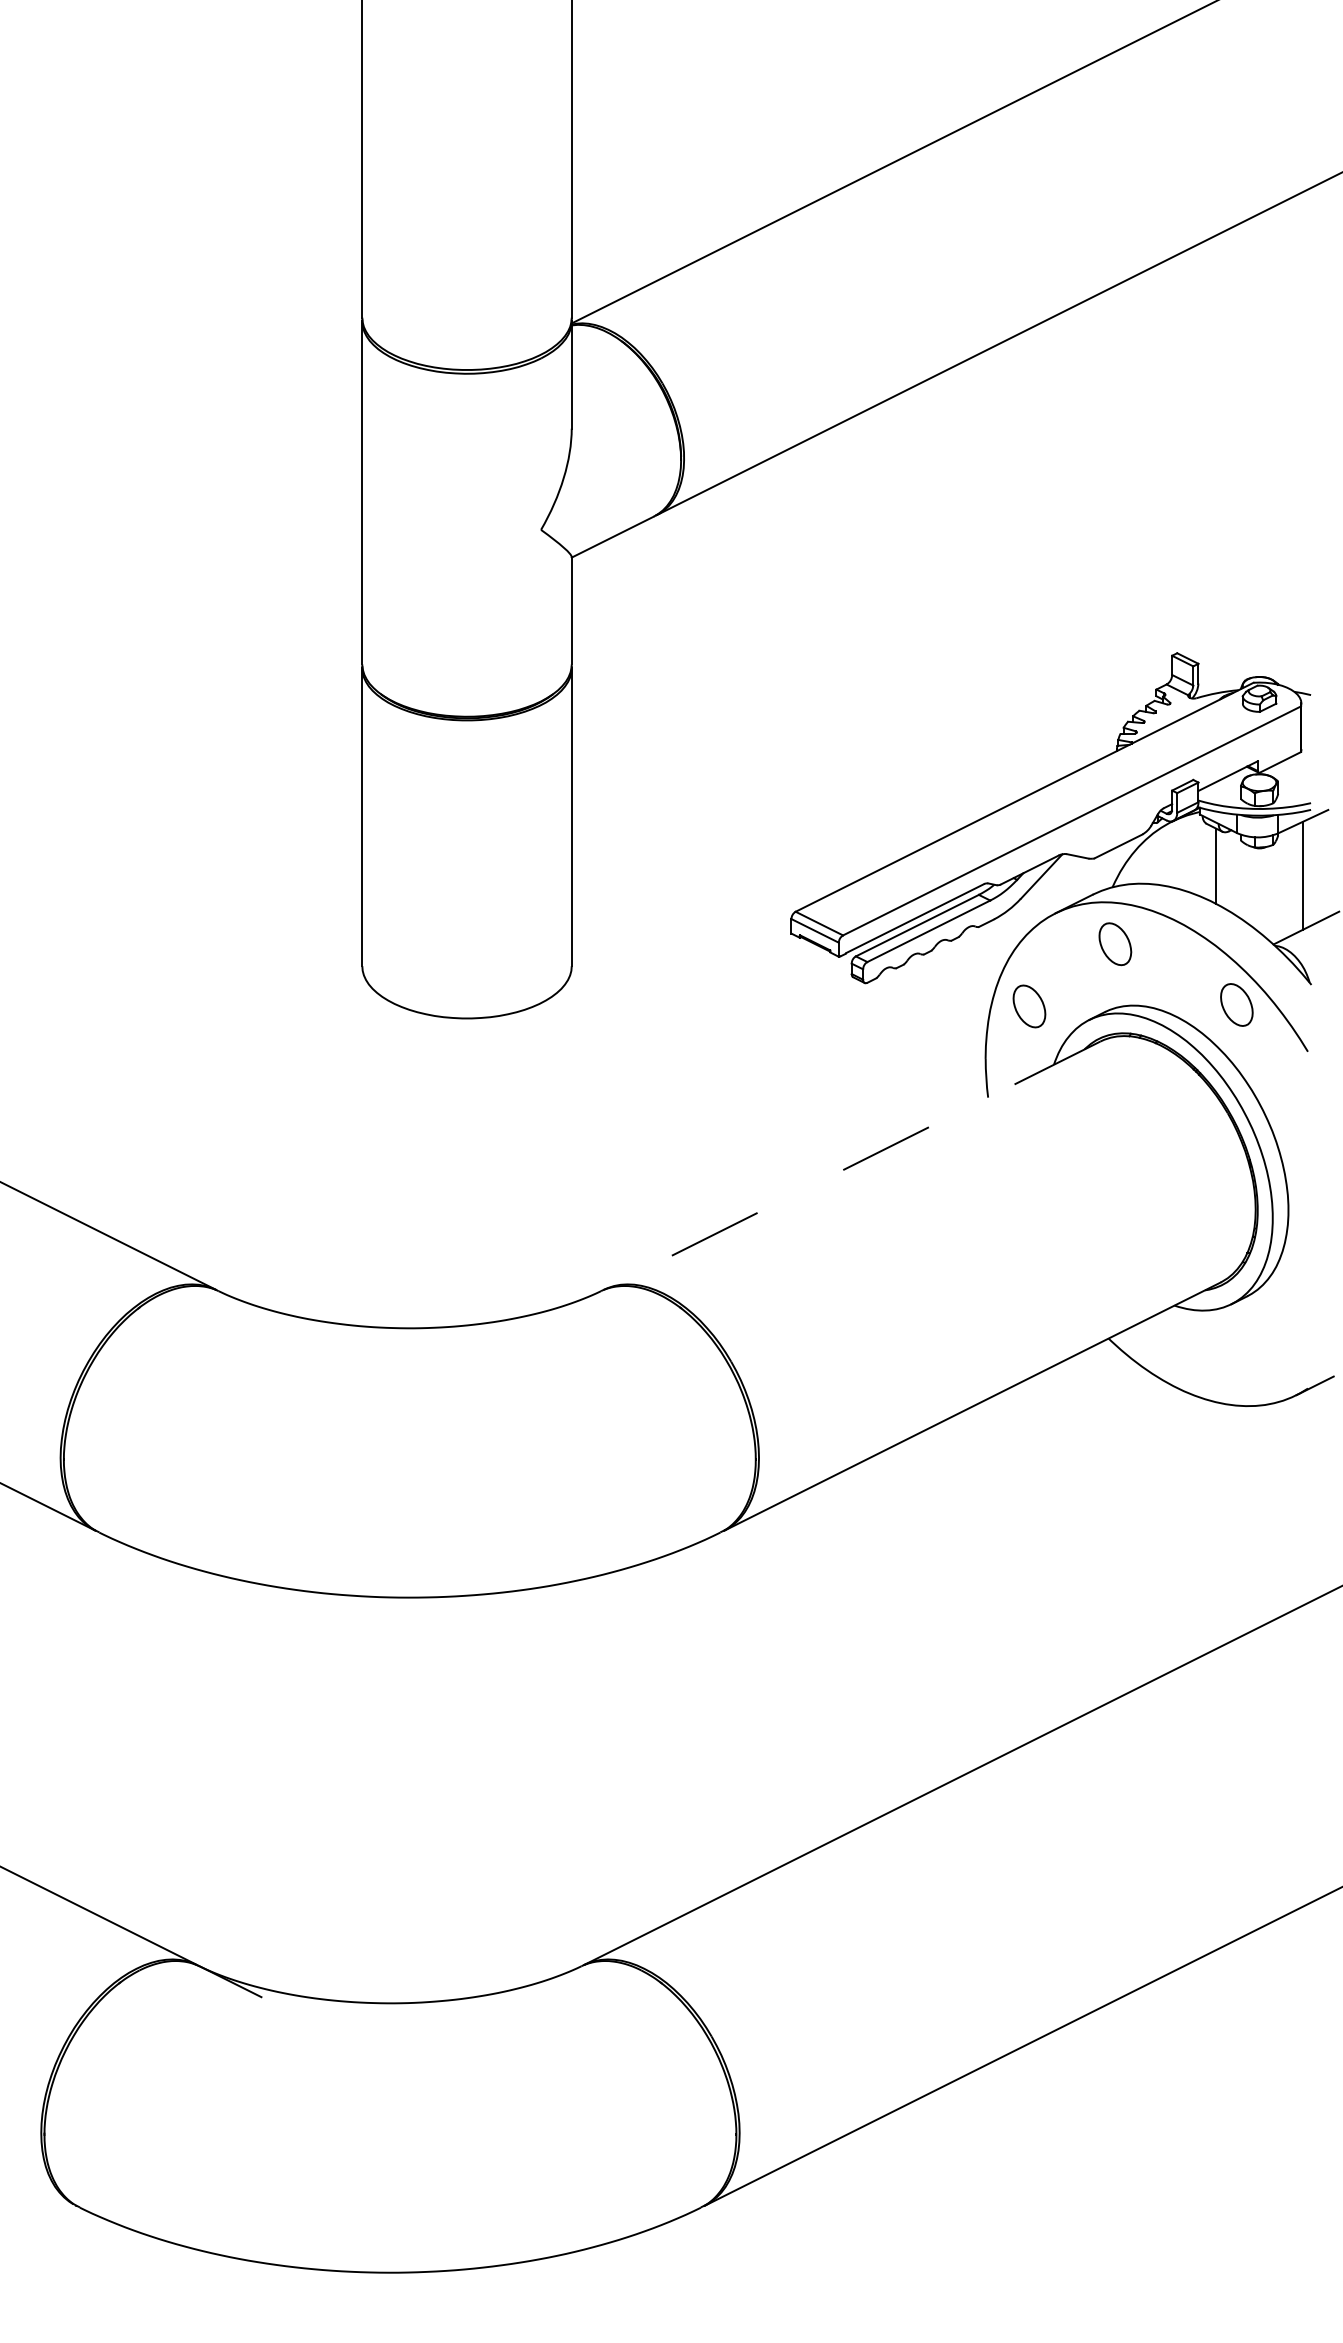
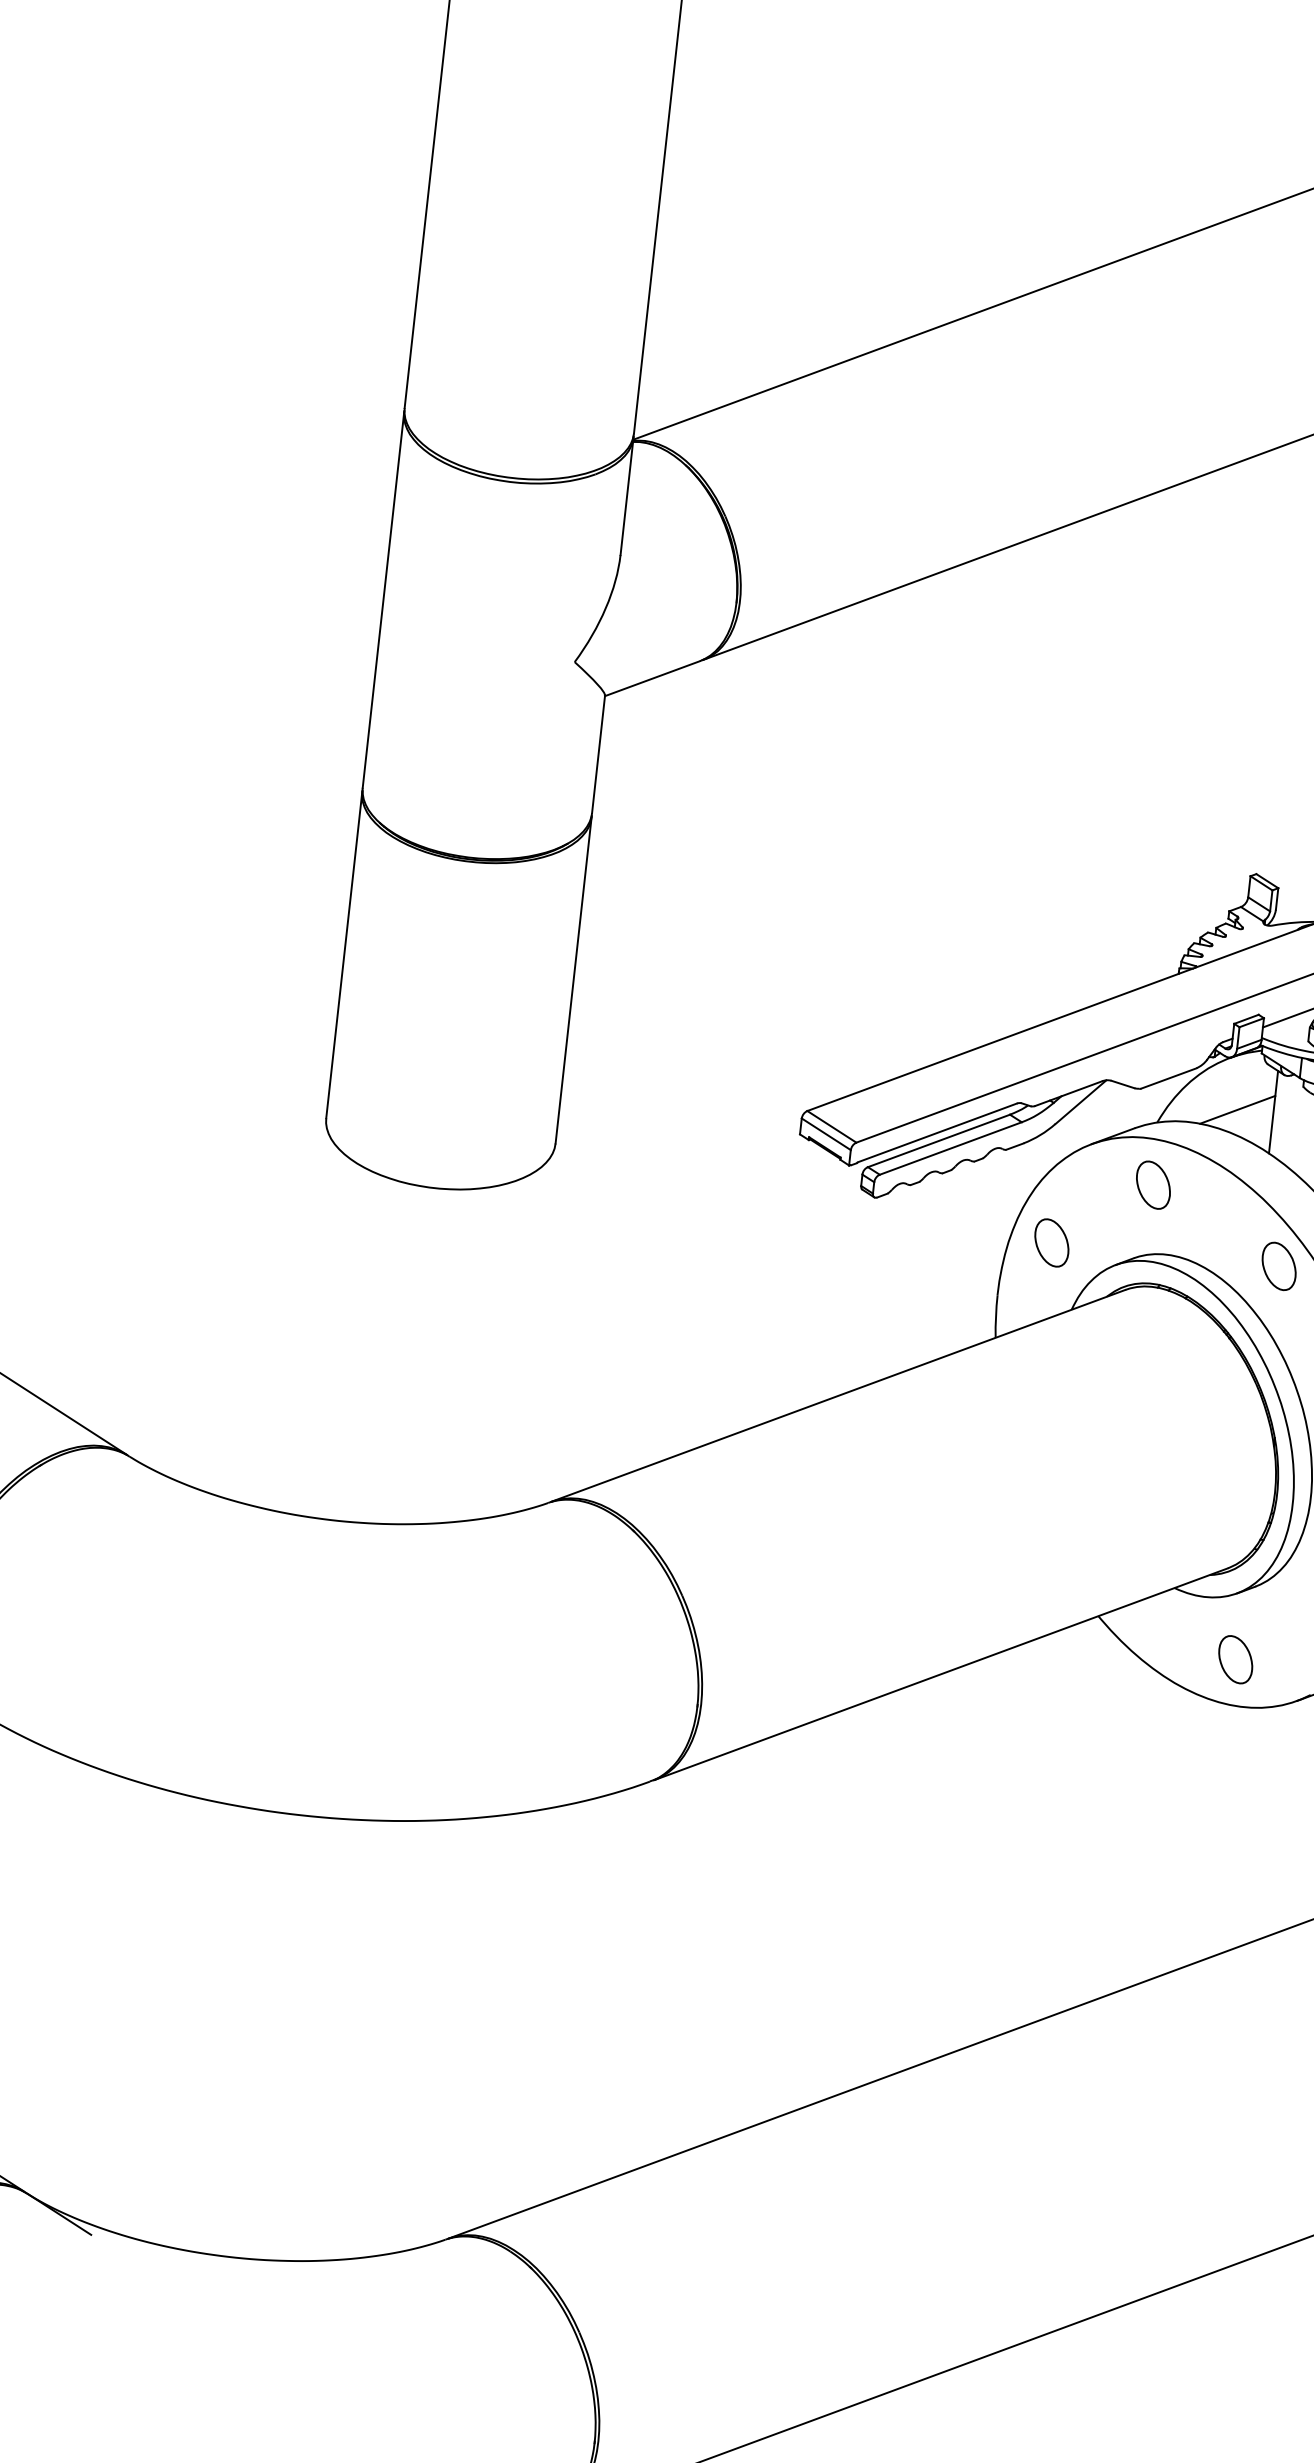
line: (1183, 867) -> (1237, 1109), added
line: (851, 1165) -> (837, 1395), dashed -> solid
part: (1236, 1363) -> (1235, 1658), added

